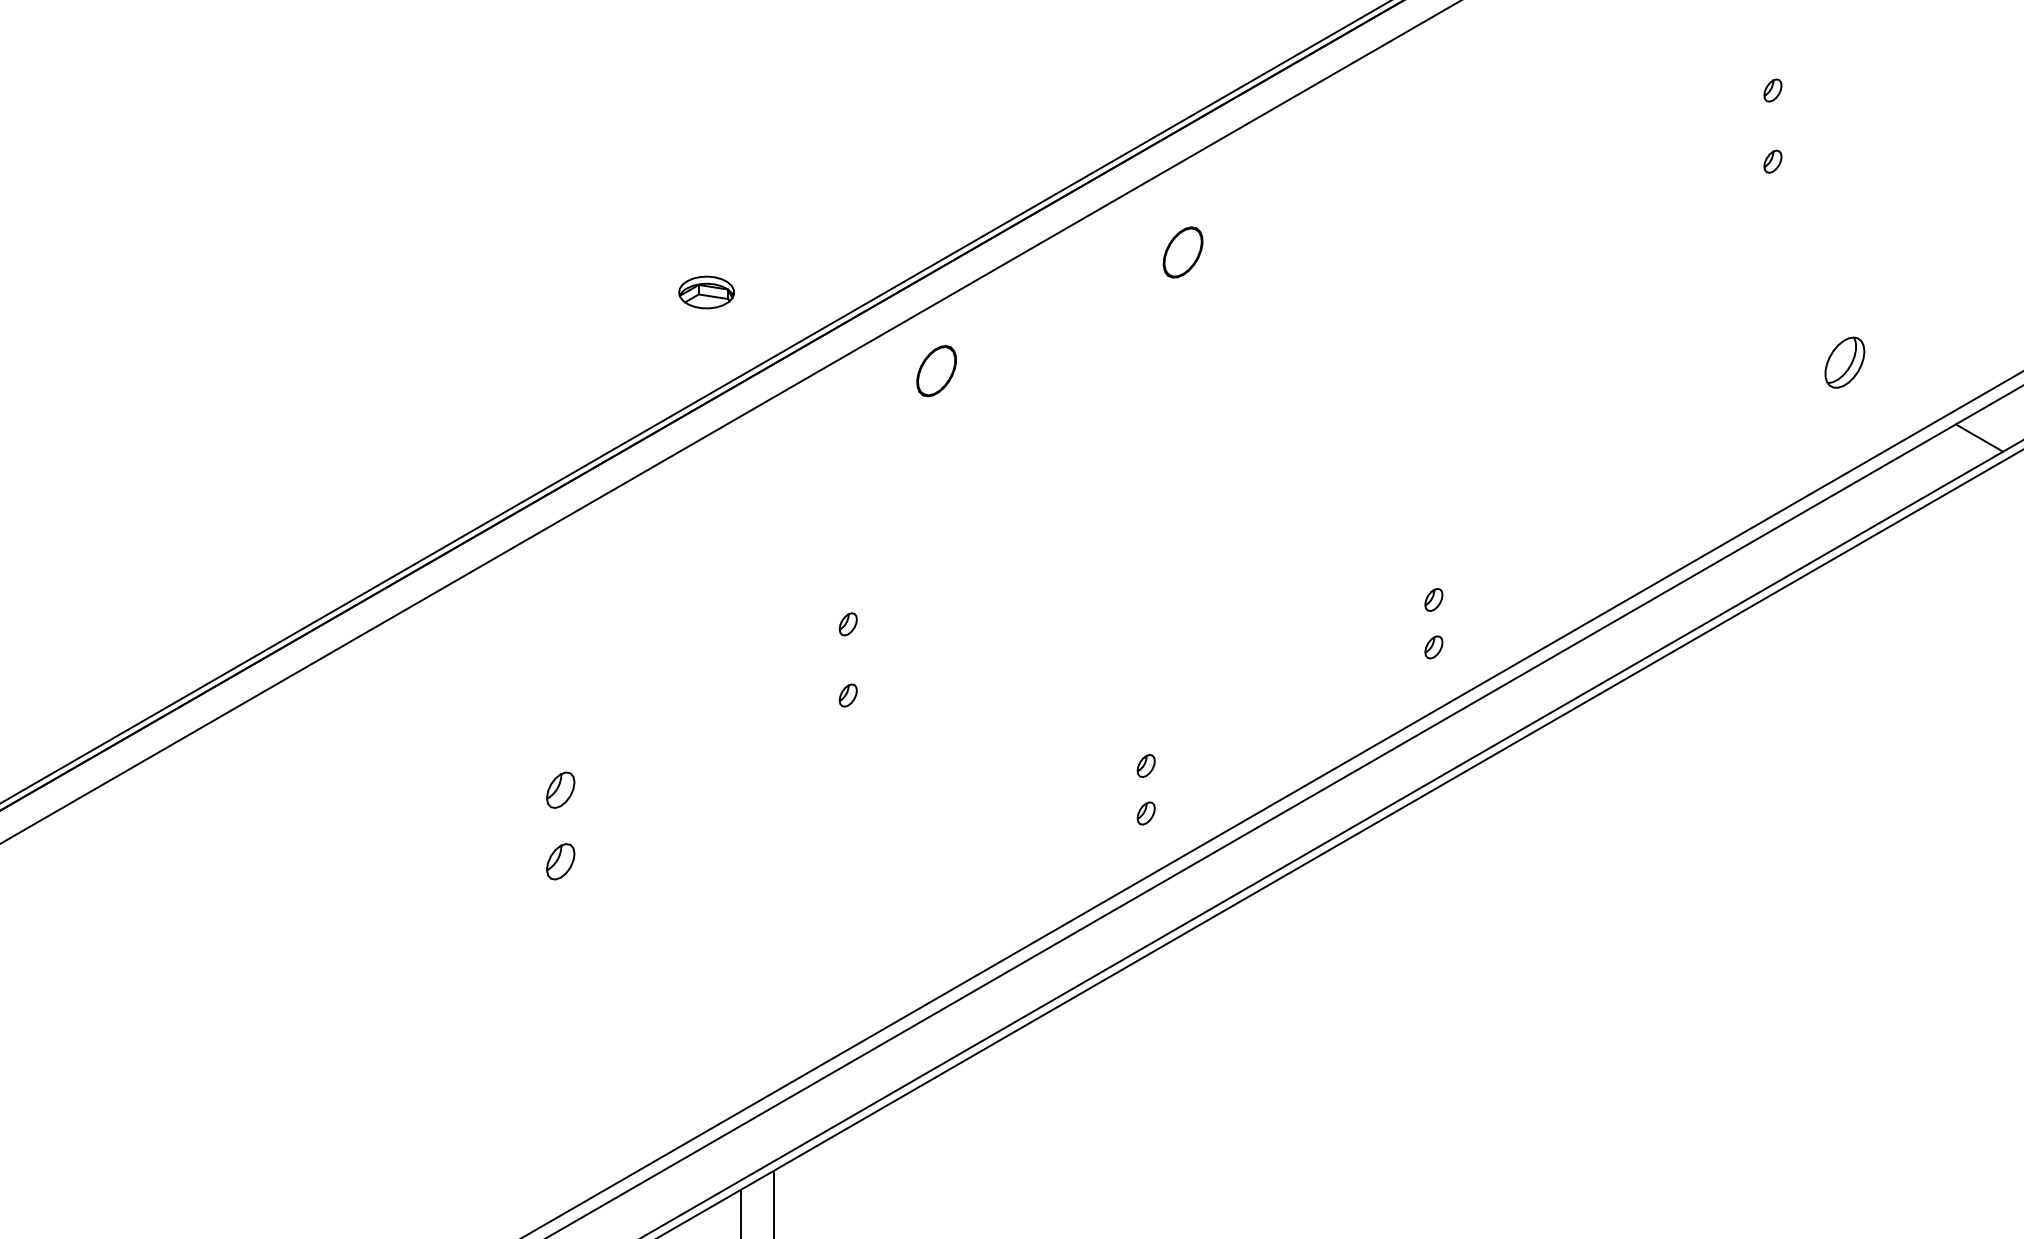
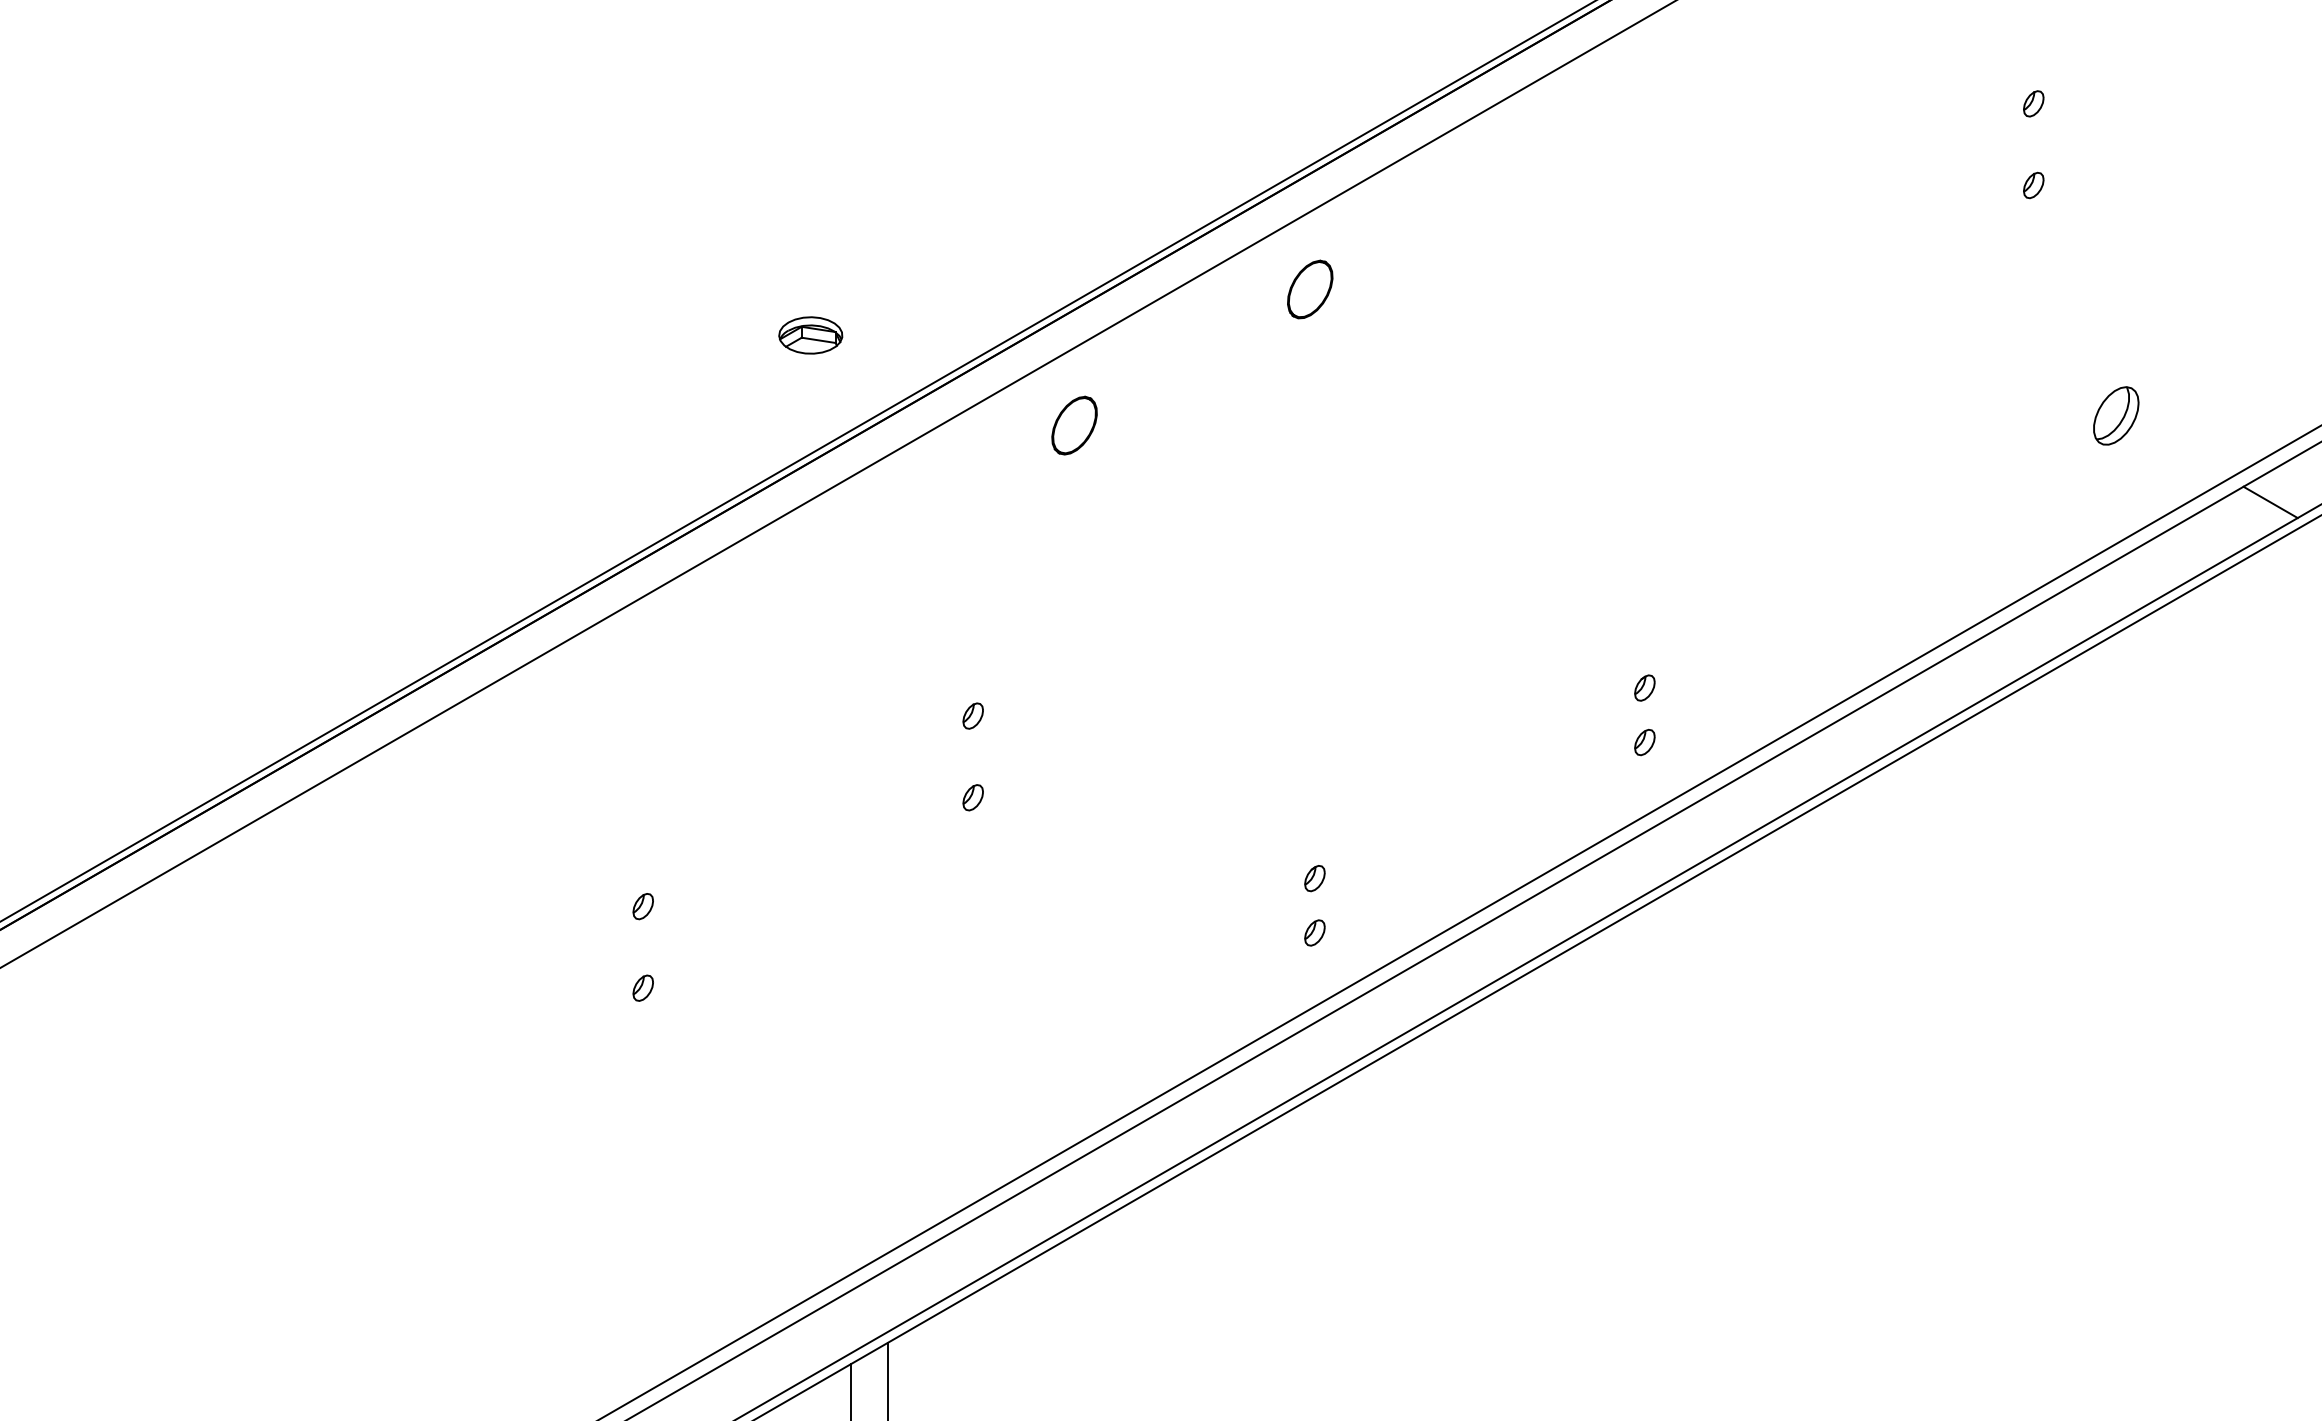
part: (1183, 252) -> (1310, 289), moved
part: (559, 790) -> (642, 906), size x0.62
part: (559, 861) -> (642, 987), size x0.62

